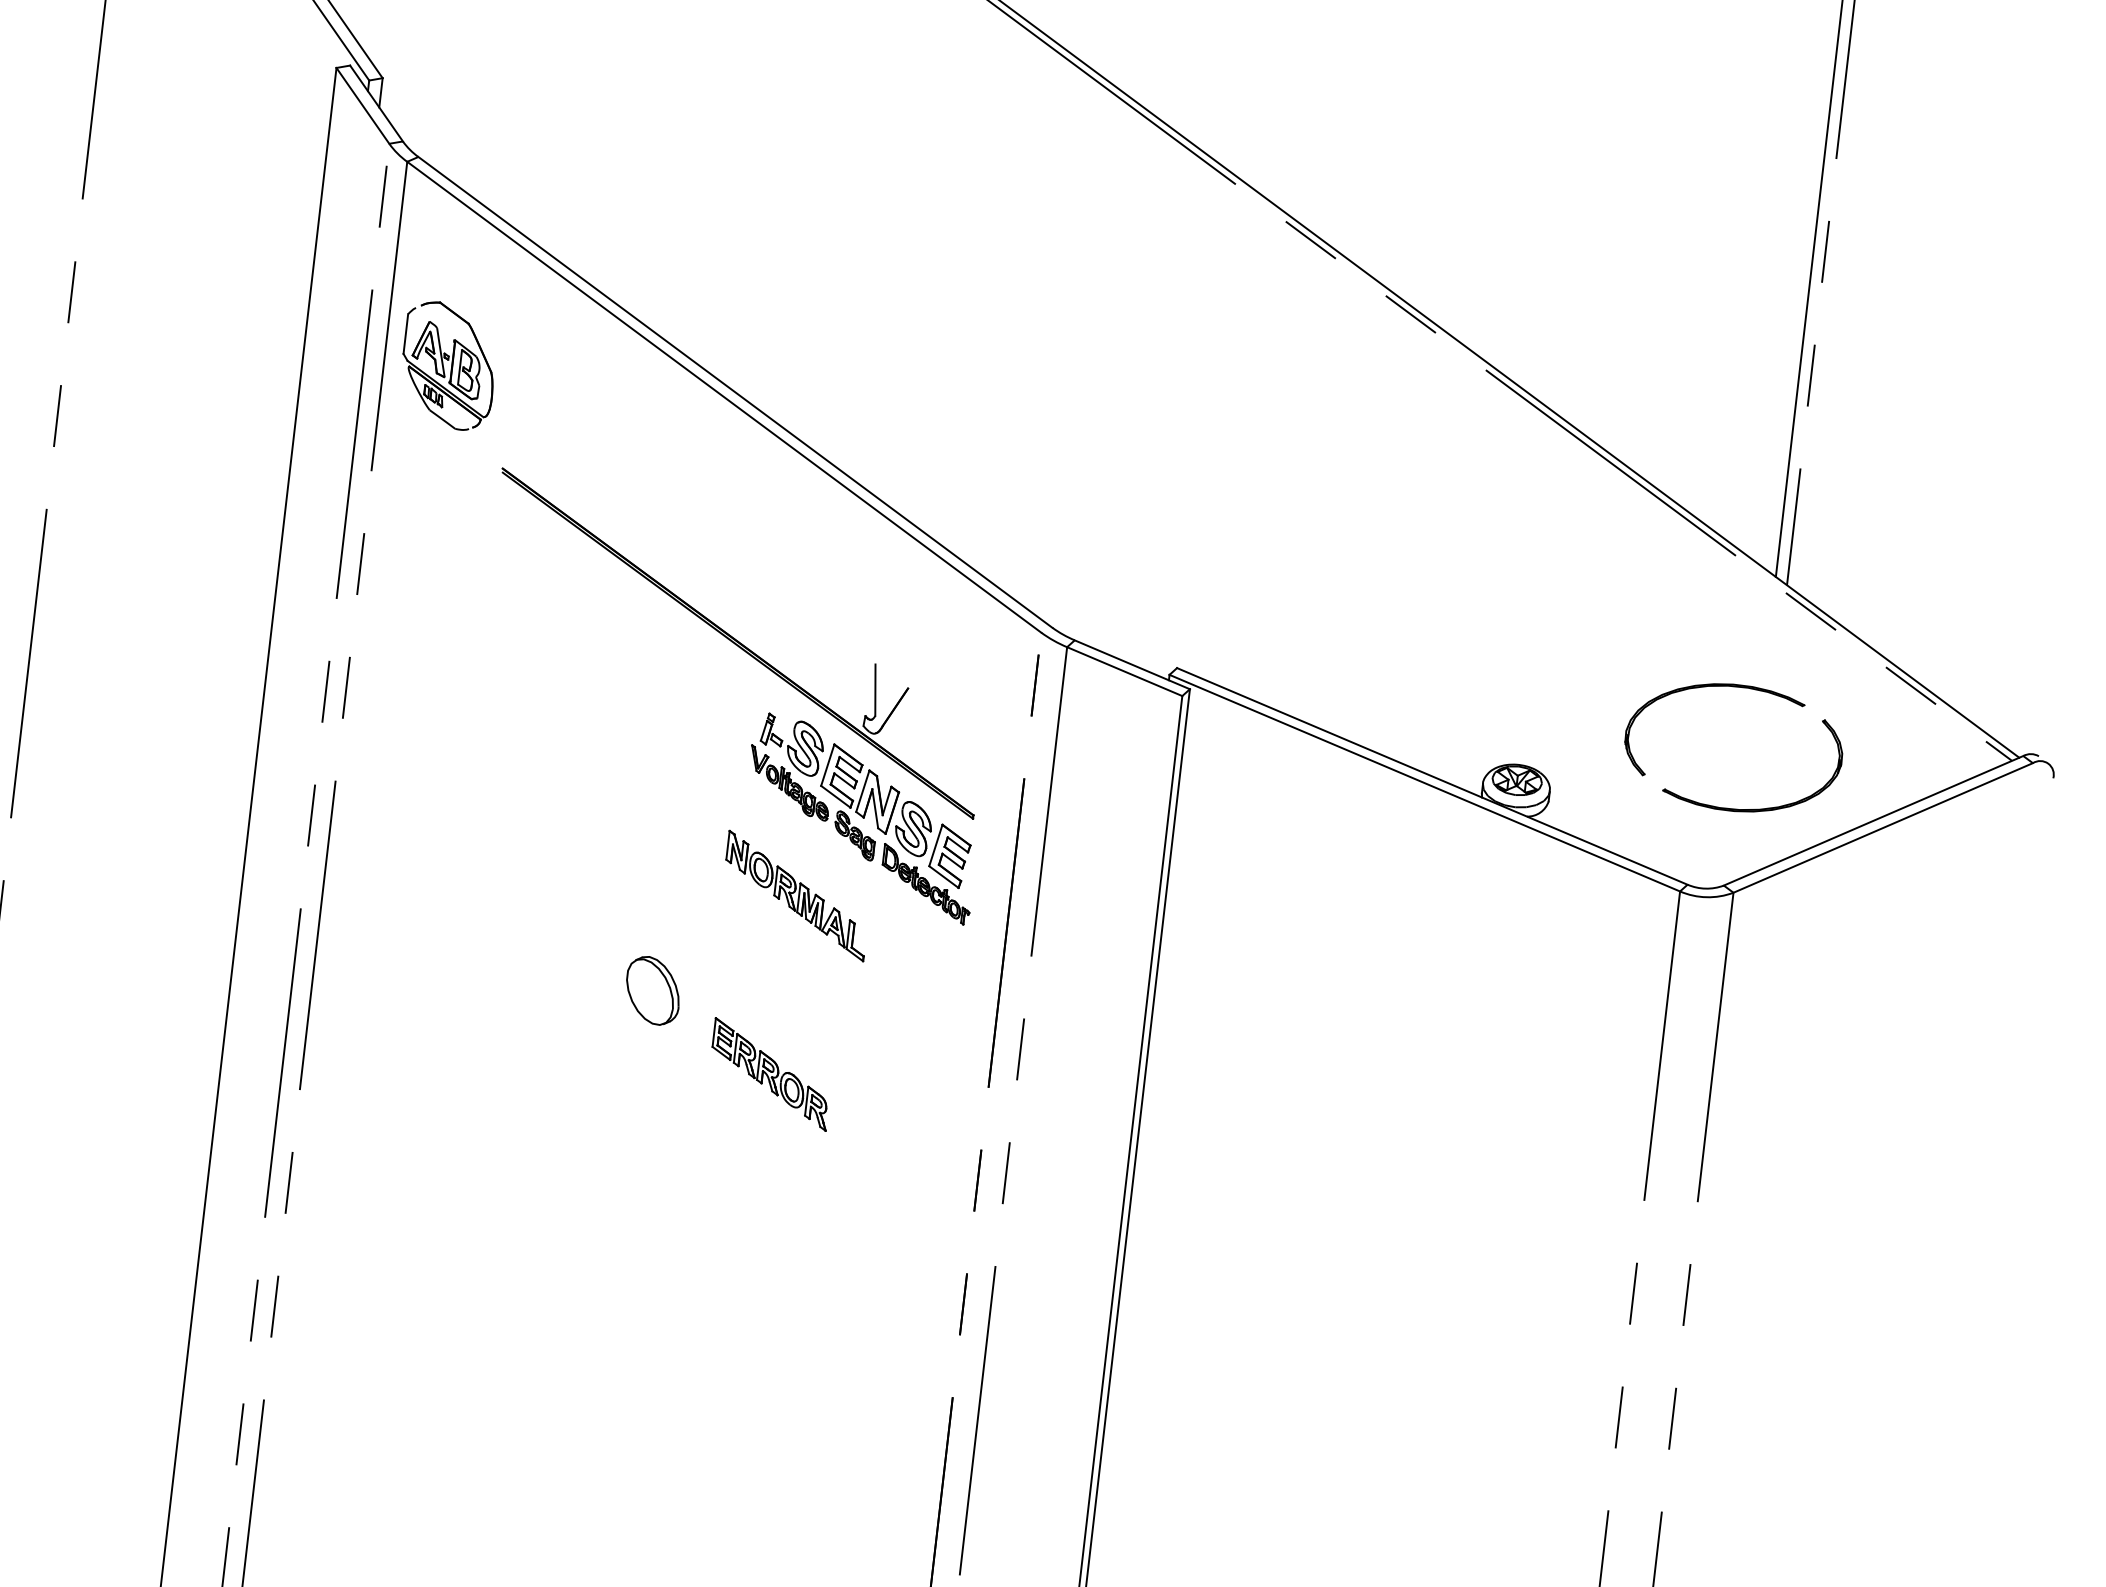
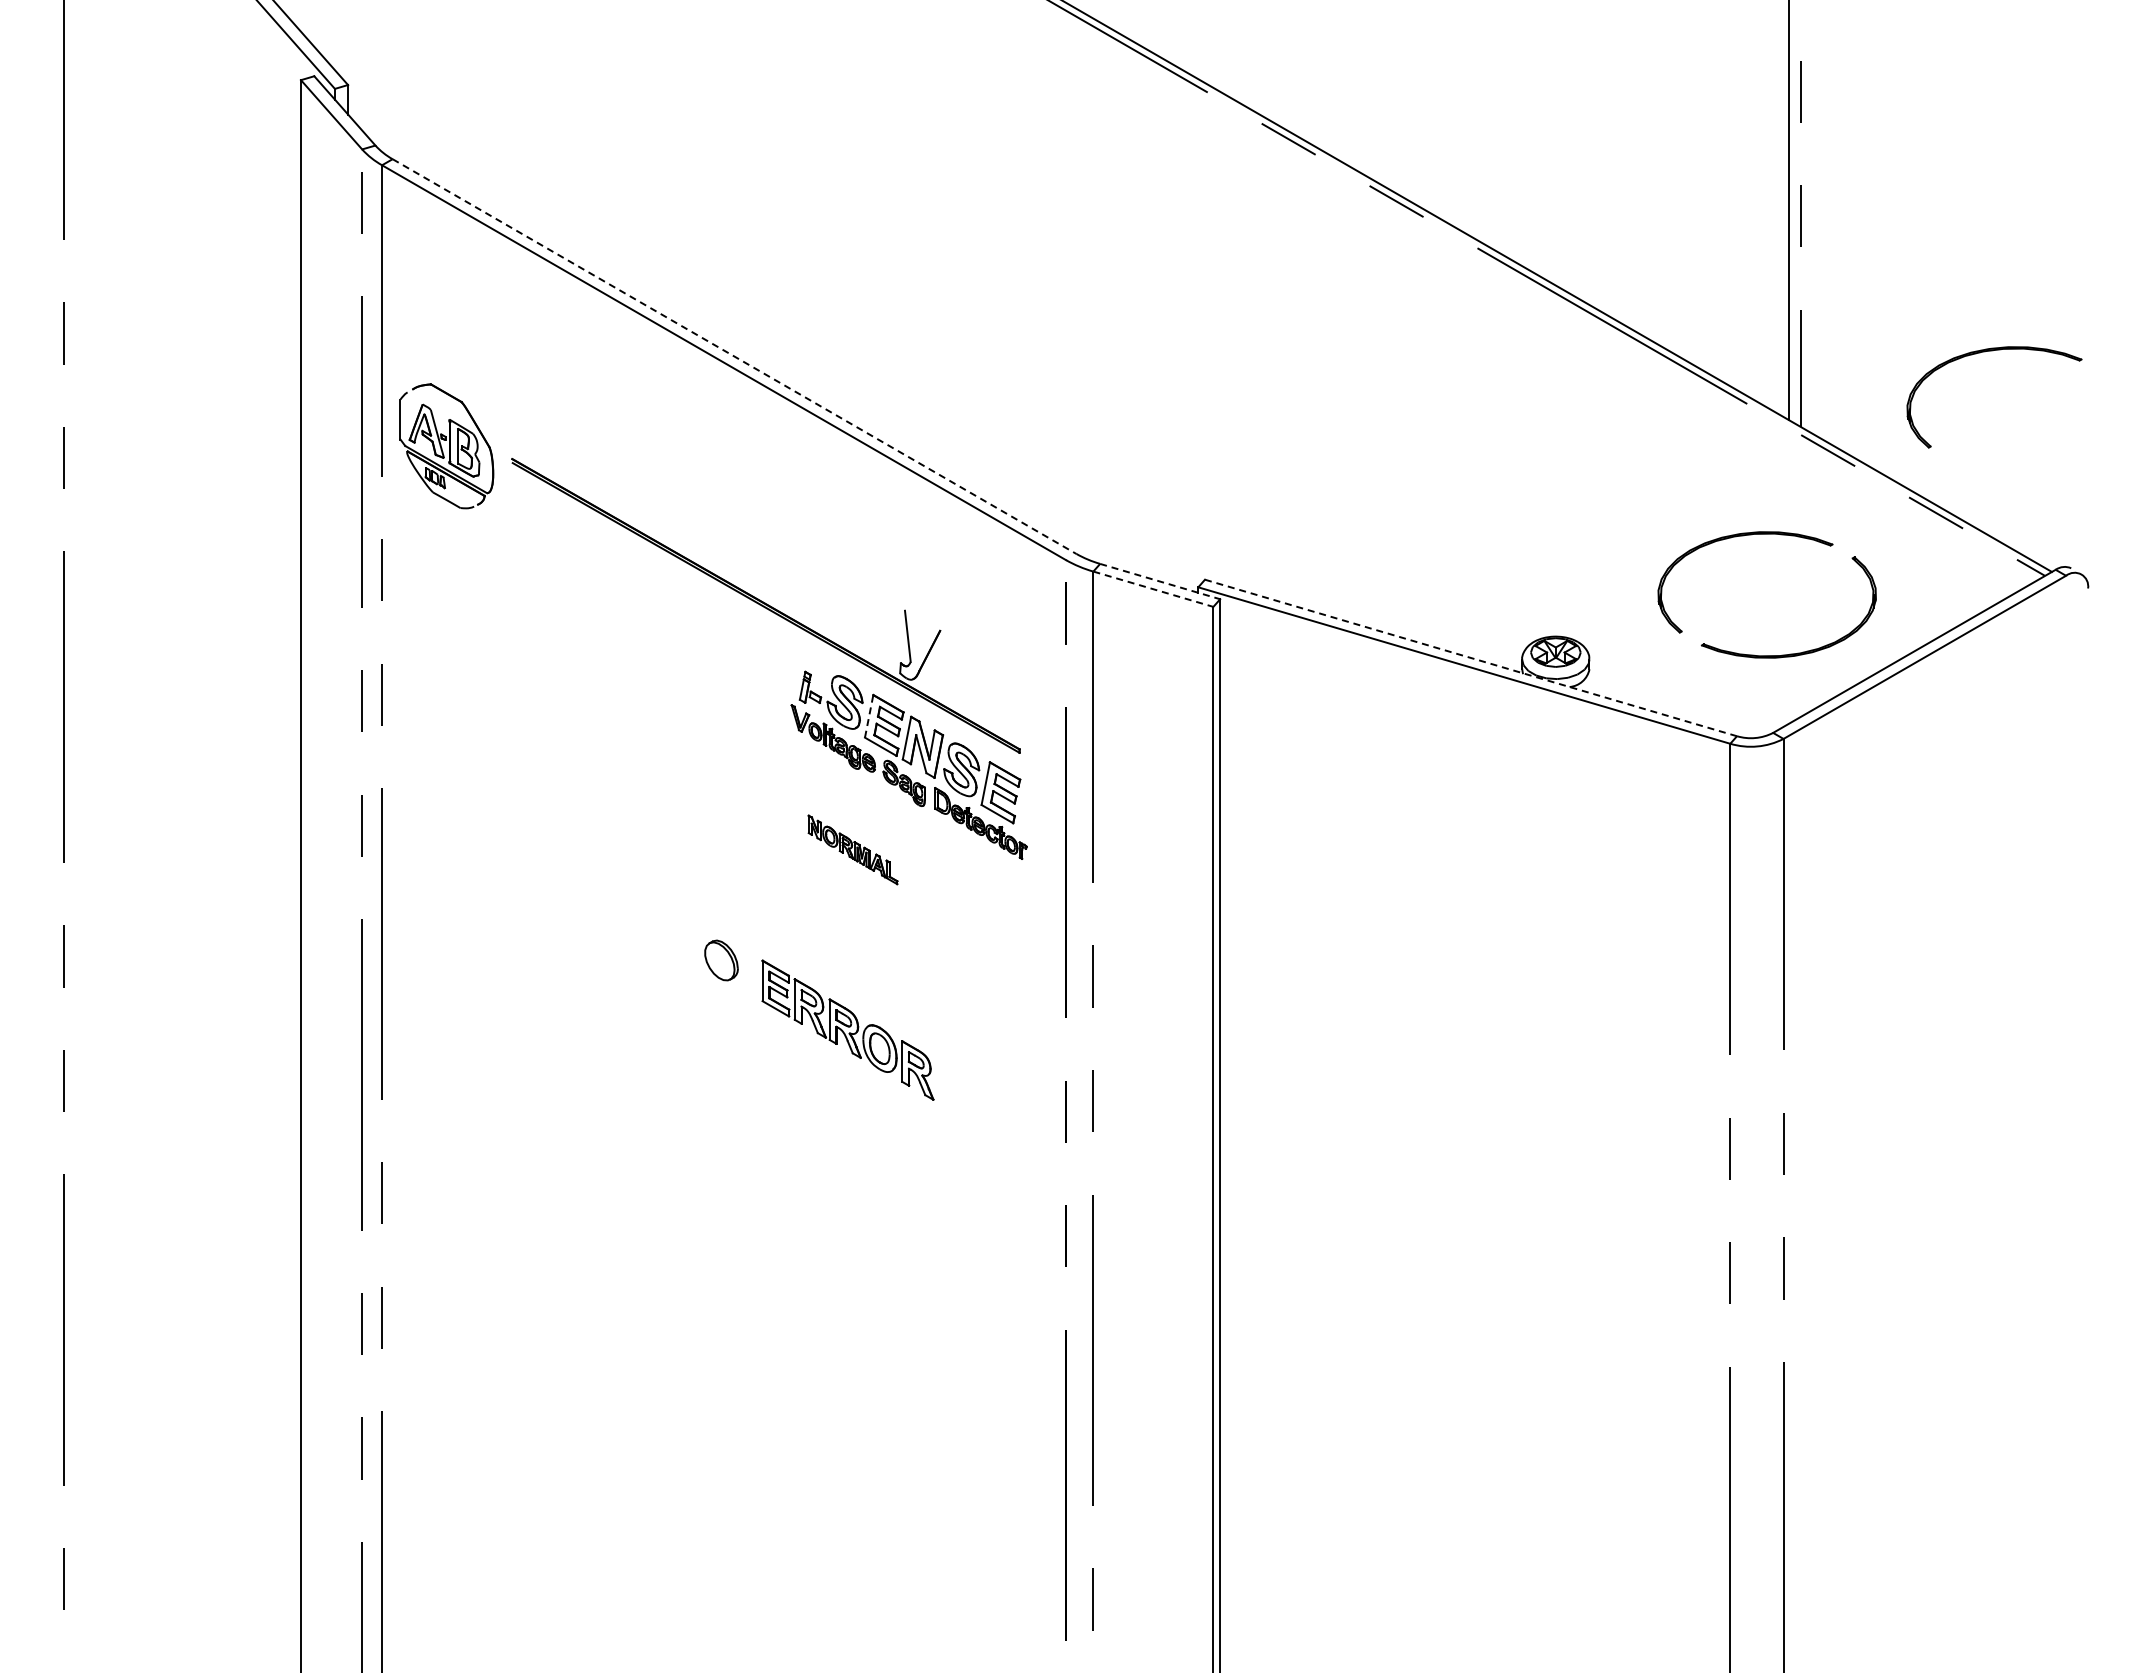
part: (448, 366) -> (446, 446), moved
line: (735, 392) -> (734, 356), solid -> dashed
part: (1978, 532) -> (1985, 352), added
line: (1132, 664) -> (1160, 581), solid -> dashed
line: (1124, 671) -> (1153, 589), solid -> dashed
line: (828, 765) -> (869, 716), solid -> dashed
line: (1432, 776) -> (1471, 658), solid -> dashed
part: (795, 895) -> (852, 849), size x0.6
part: (653, 990) -> (721, 960), size x0.6
part: (771, 1073) -> (848, 1029), size x1.4

